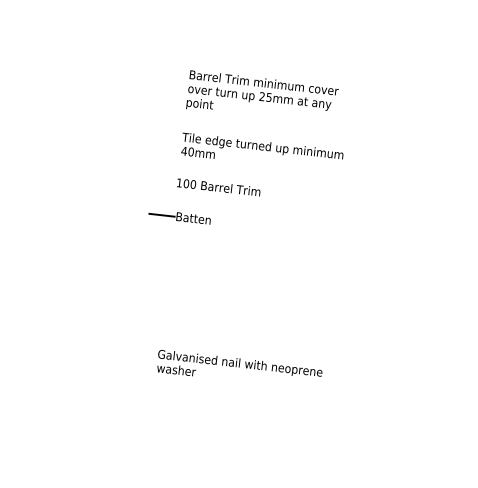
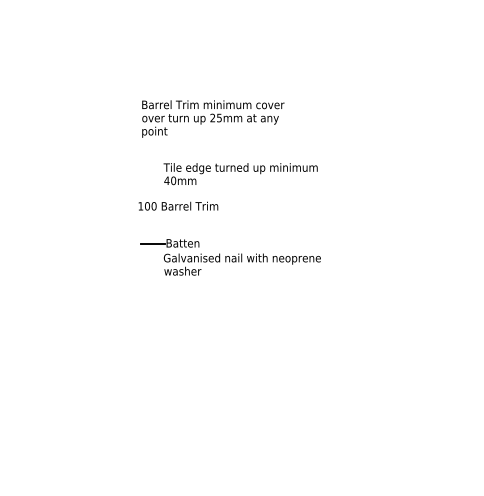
text: (262, 97) -> (213, 118), moved
text: (218, 186) -> (178, 205), moved
text: (238, 369) -> (241, 264), moved

